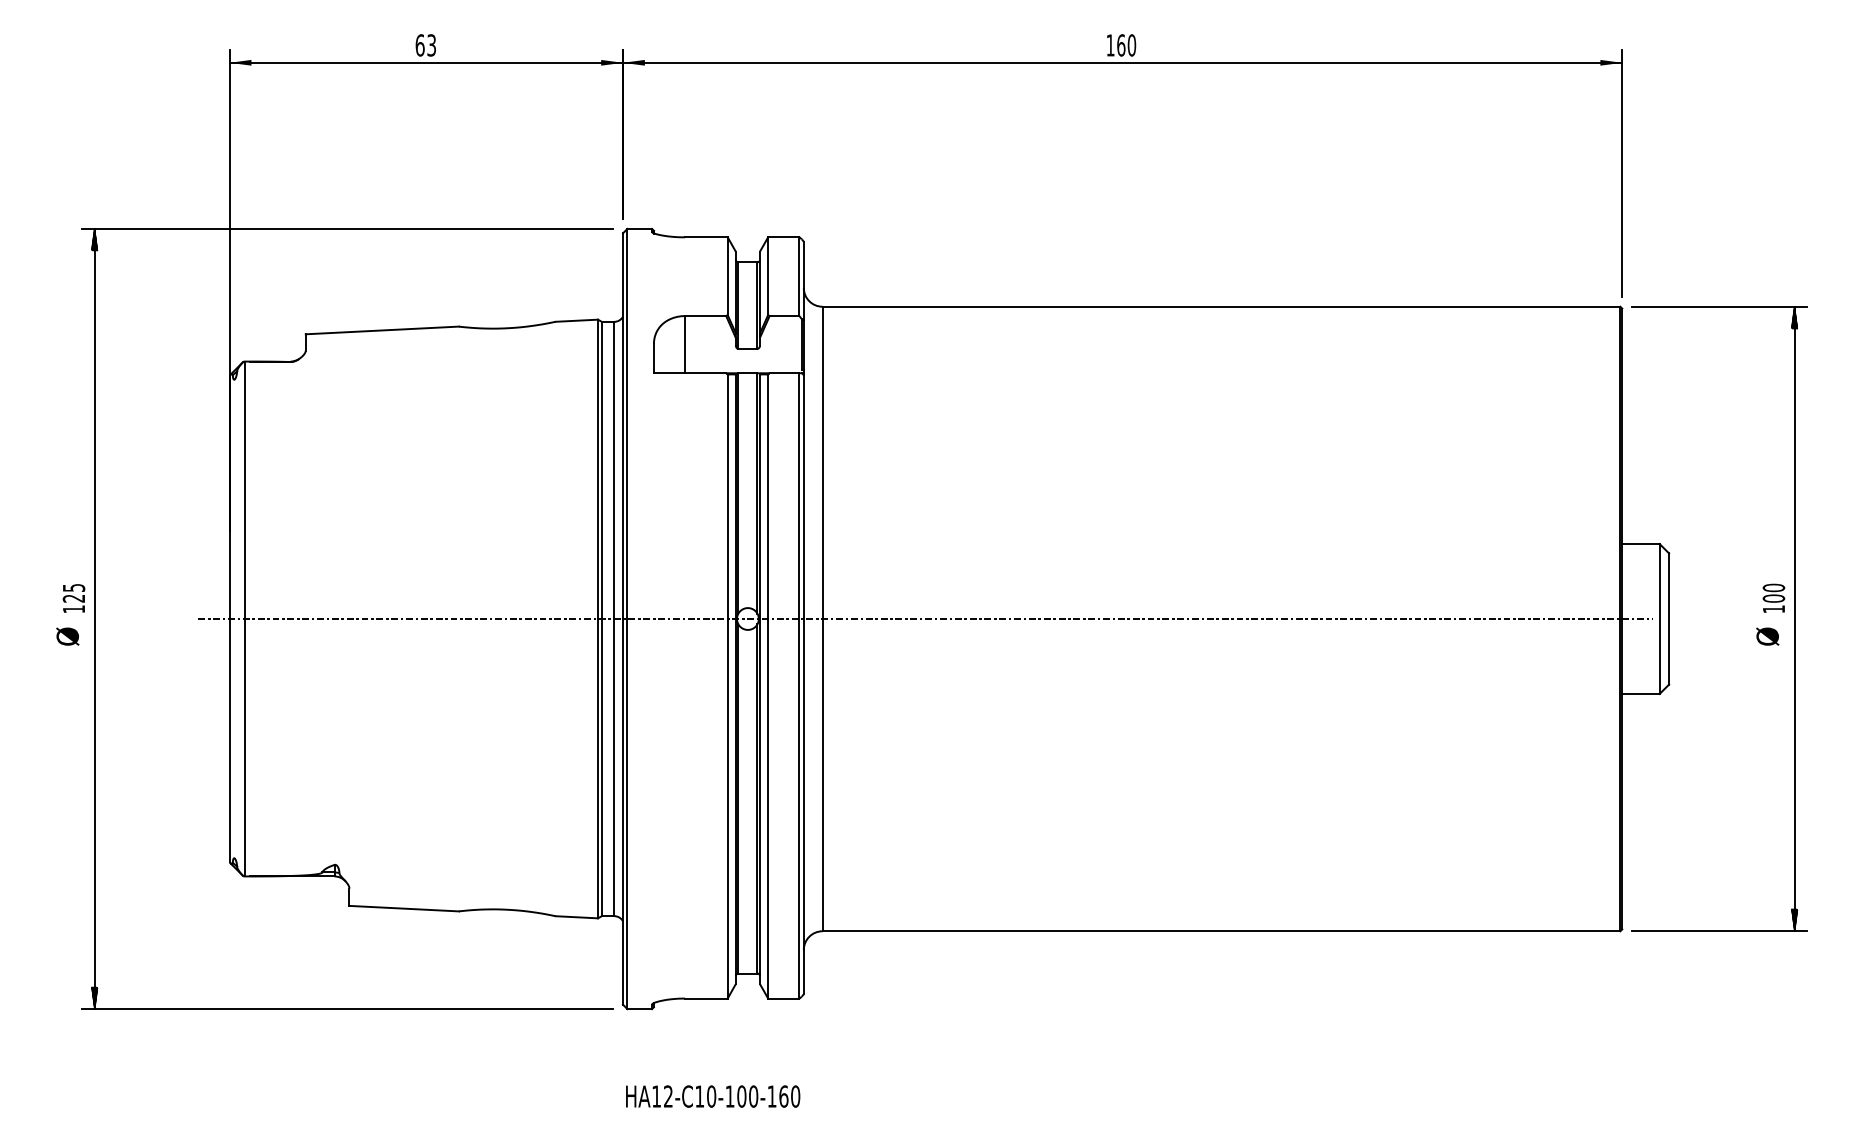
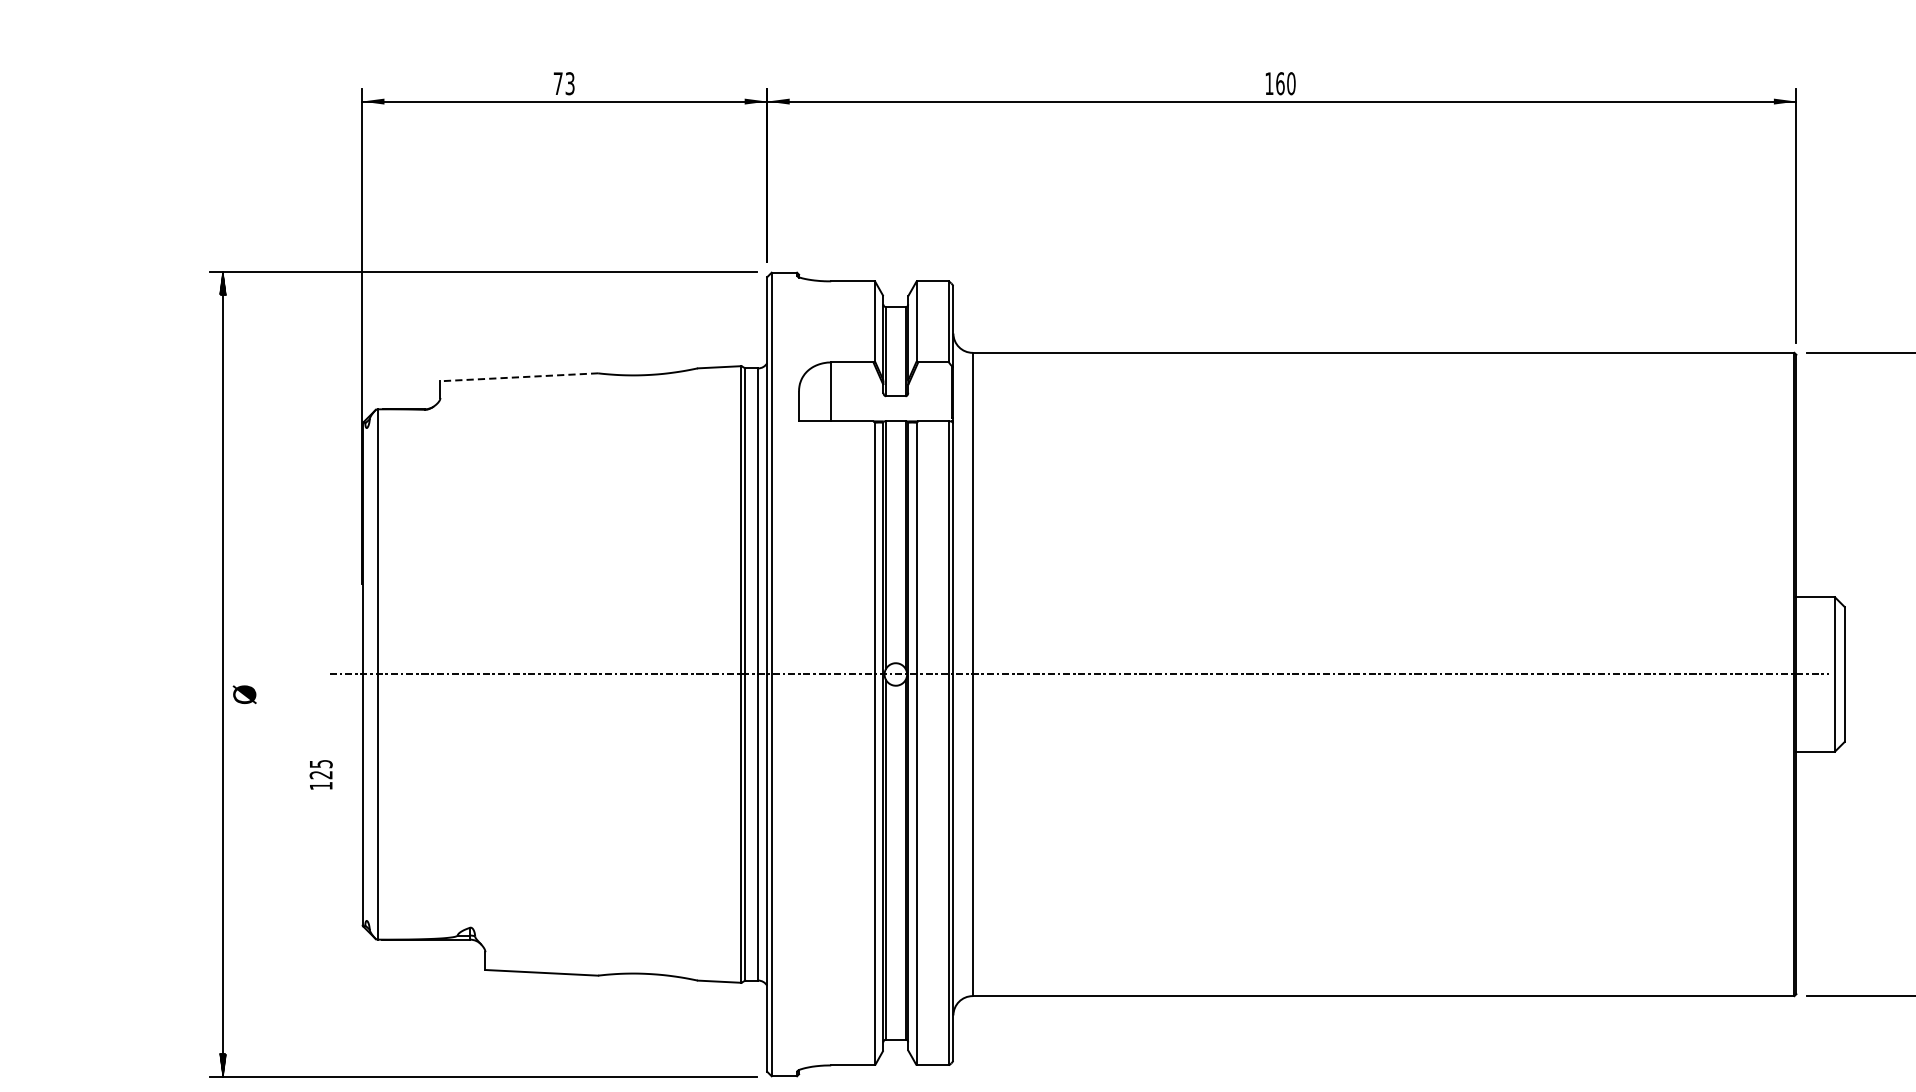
text: (419, 45) -> (557, 83), 63 -> 73
line: (382, 330) -> (519, 377), solid -> dashed
text: (73, 598) -> (320, 774), moved
text: (67, 636) -> (244, 694), moved

